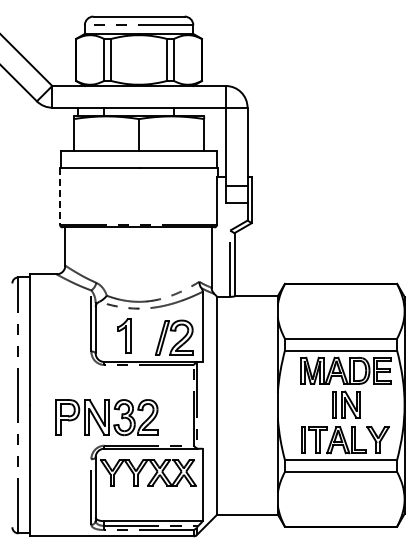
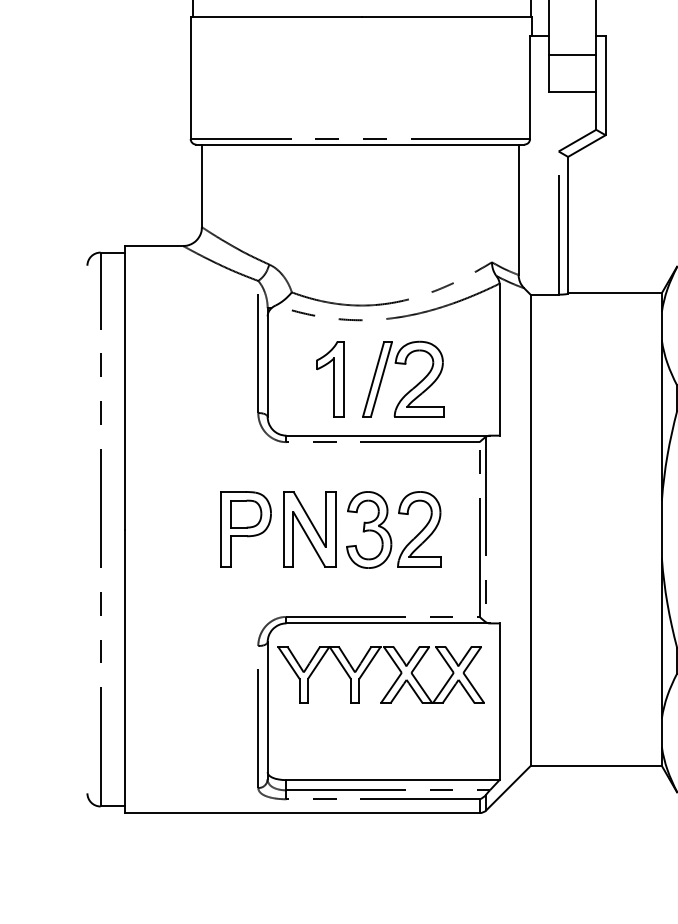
line: (60, 197) -> (191, 79), dashed -> solid
part: (174, 337) -> (403, 378), moved
part: (106, 417) -> (330, 529), moved

